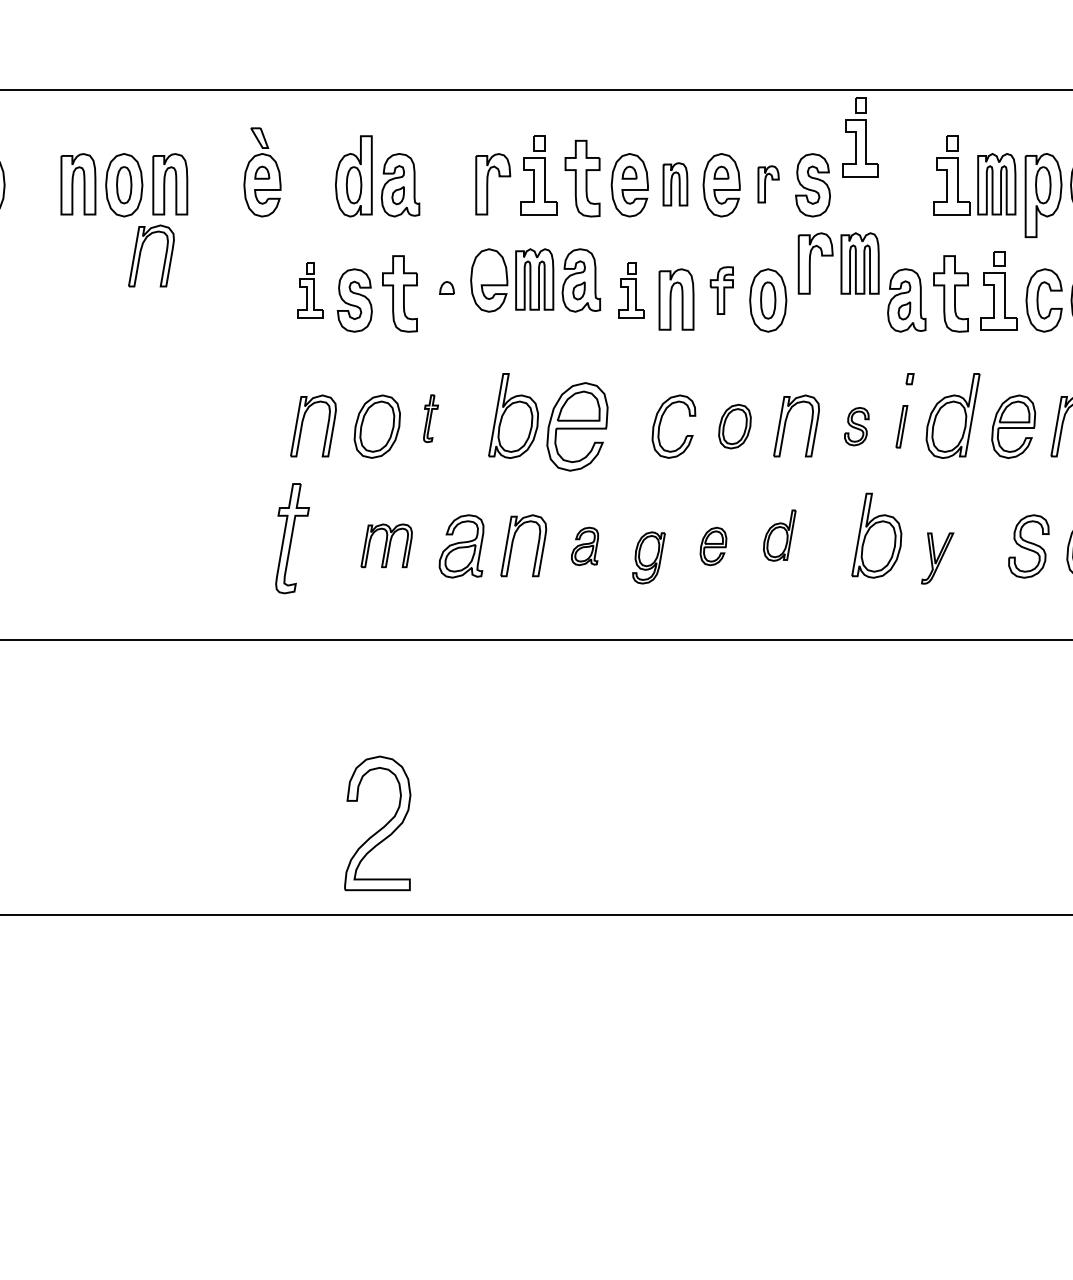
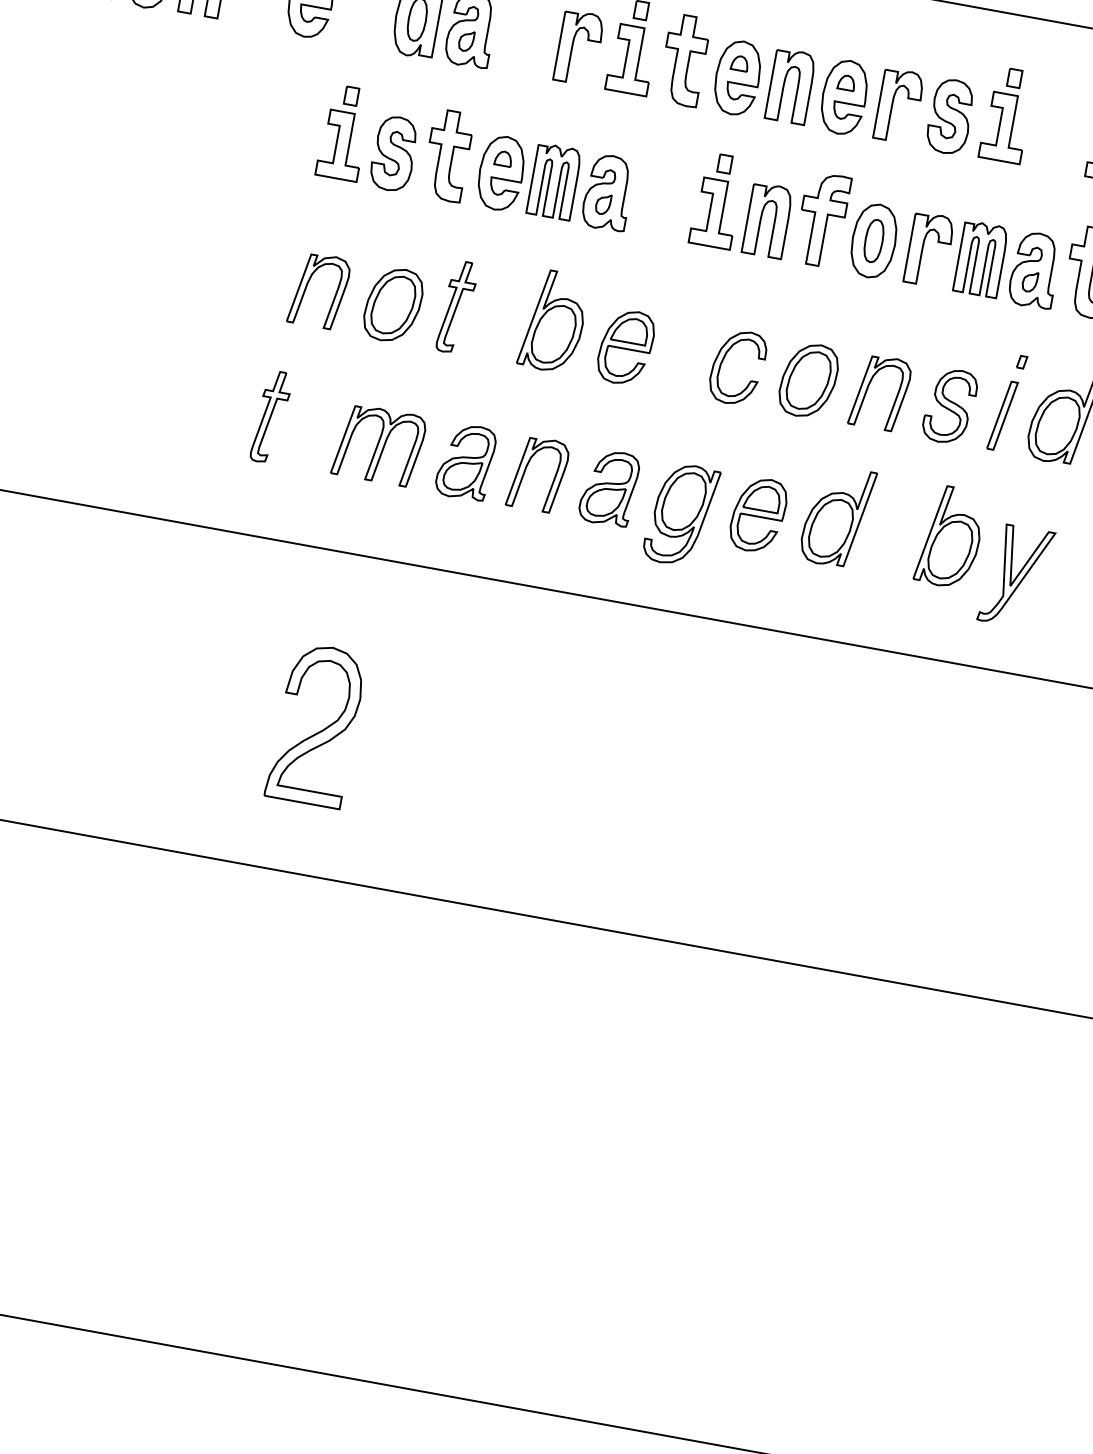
part: (860, 137) -> (1007, 115), moved
part: (675, 184) -> (790, 86), size x1.43
part: (768, 184) -> (898, 106), size x1.67
part: (141, 252) -> (156, 52), removed
part: (838, 263) -> (955, 254), moved
part: (535, 280) -> (554, 183), moved
part: (309, 290) -> (343, 132), size x1.43
part: (631, 290) -> (717, 200), size x1.43
part: (721, 290) -> (821, 219), size x1.67
part: (430, 418) -> (456, 306), size x1.67
part: (577, 426) -> (625, 347), size x0.71
part: (734, 426) -> (808, 380), size x1.43
part: (856, 426) -> (949, 405), size x1.67
part: (901, 426) -> (1002, 415), size x1.43
part: (779, 535) -> (837, 516), size x1.67
part: (292, 538) -> (271, 417), size x0.71
part: (386, 545) -> (378, 444), size x1.43
part: (584, 546) -> (608, 487), size x1.67
part: (713, 546) -> (758, 515), size x1.67
part: (648, 557) -> (680, 514), size x1.67
part: (937, 558) -> (1016, 576), size x1.67
part: (377, 823) -> (316, 725), moved

